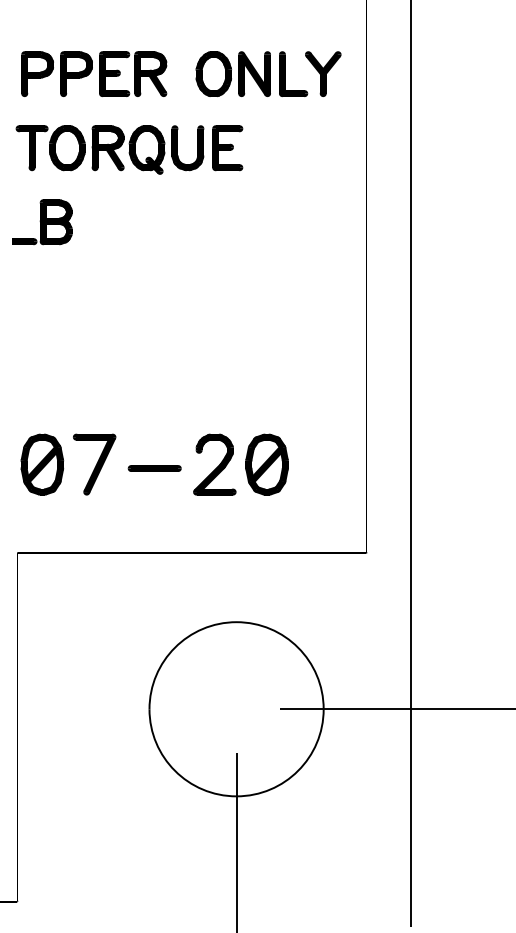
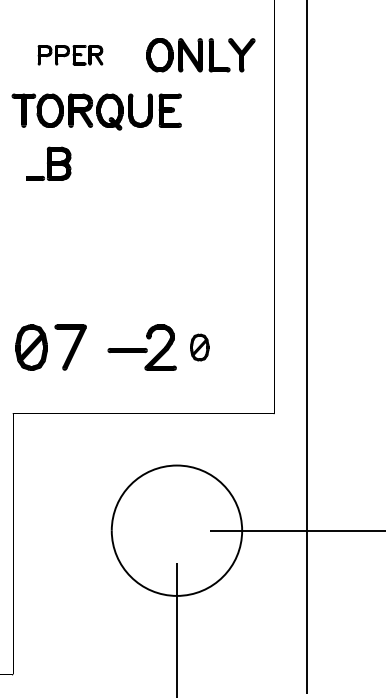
part: (94, 73) -> (70, 54), size x0.6
part: (42, 222) -> (48, 164), moved
part: (266, 464) -> (199, 347), size x0.6
part: (154, 468) -> (127, 350), moved

